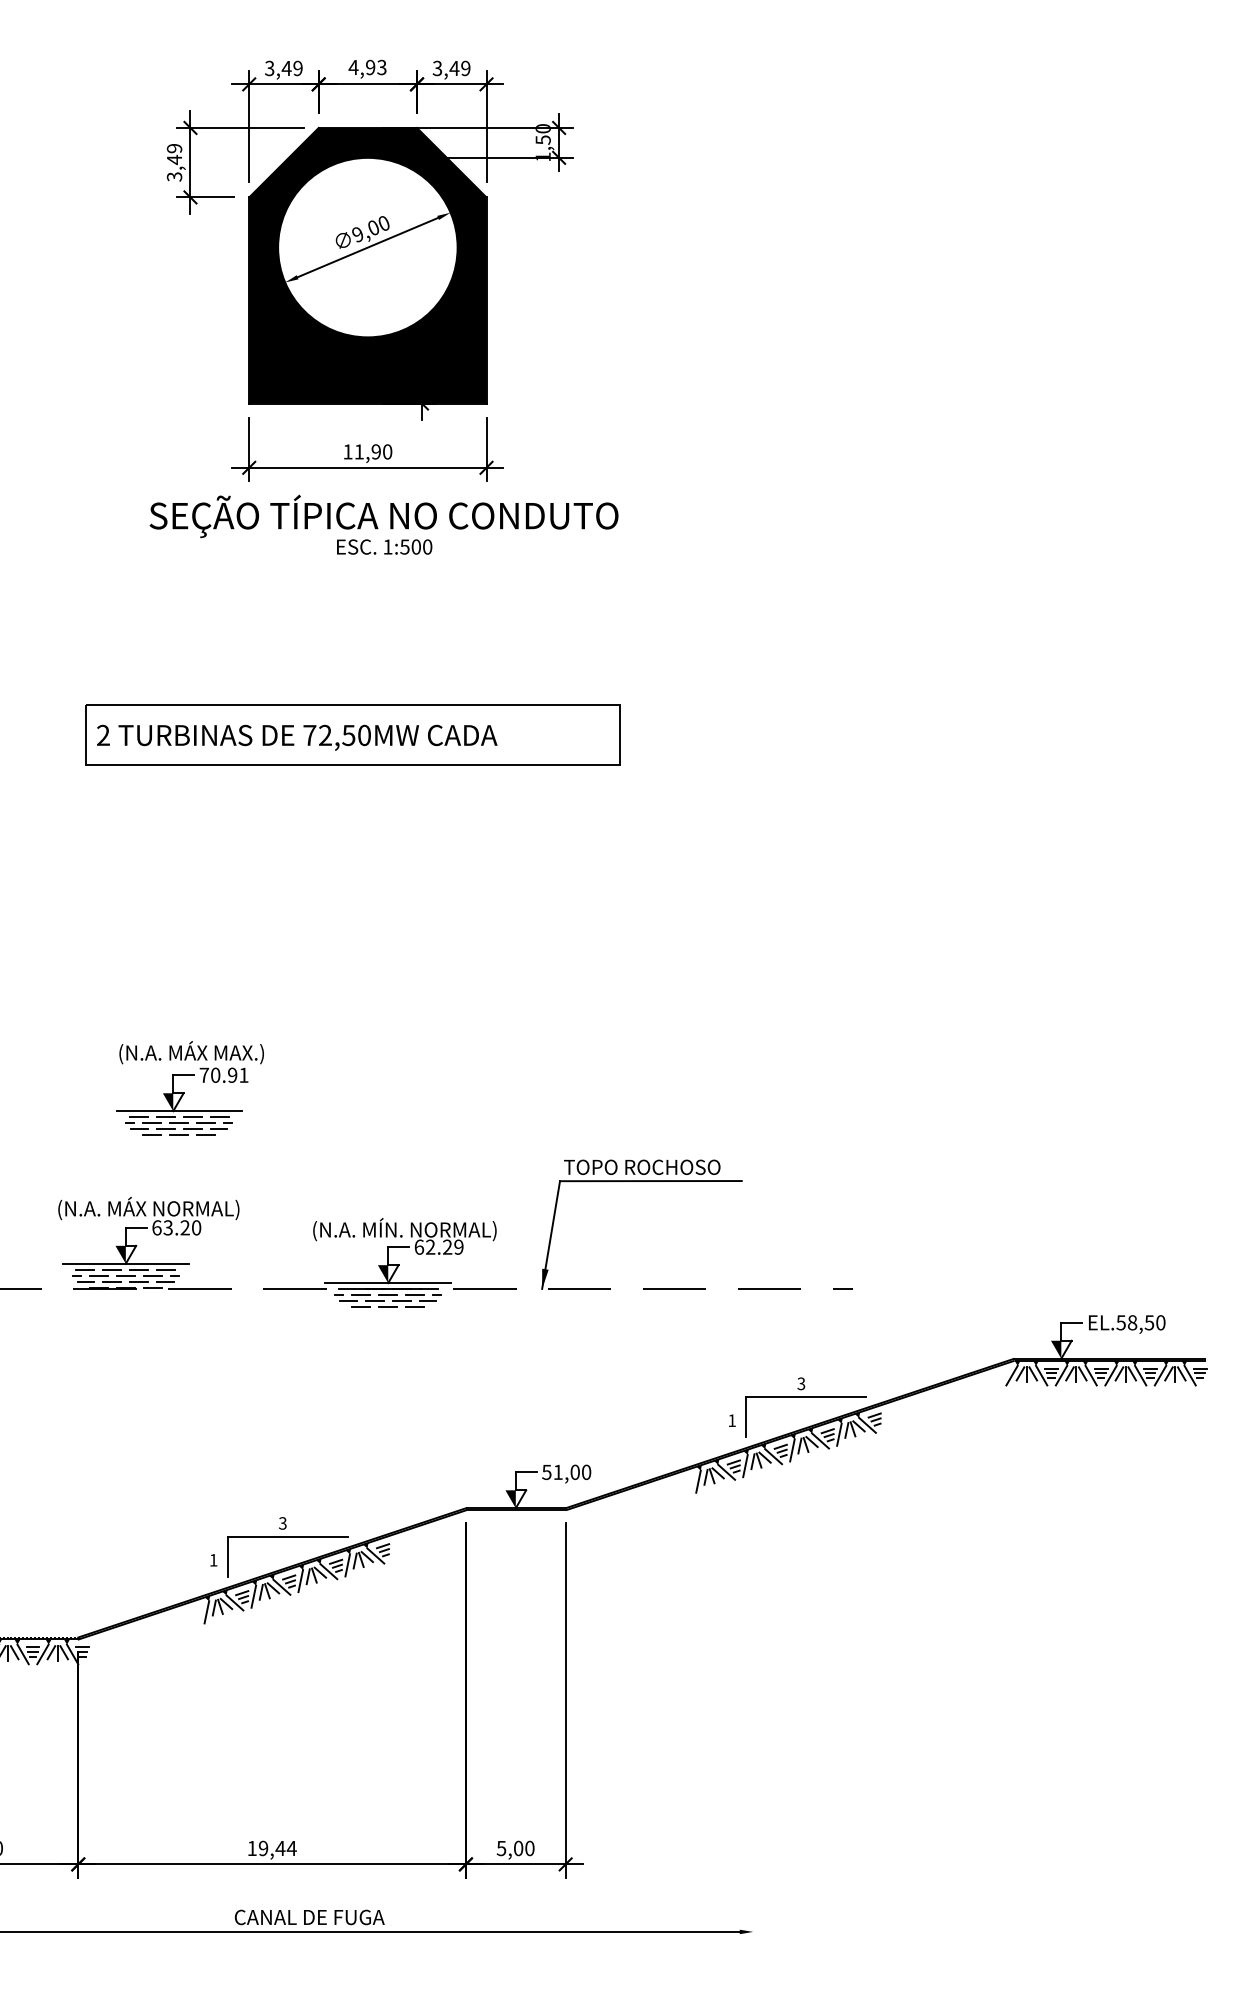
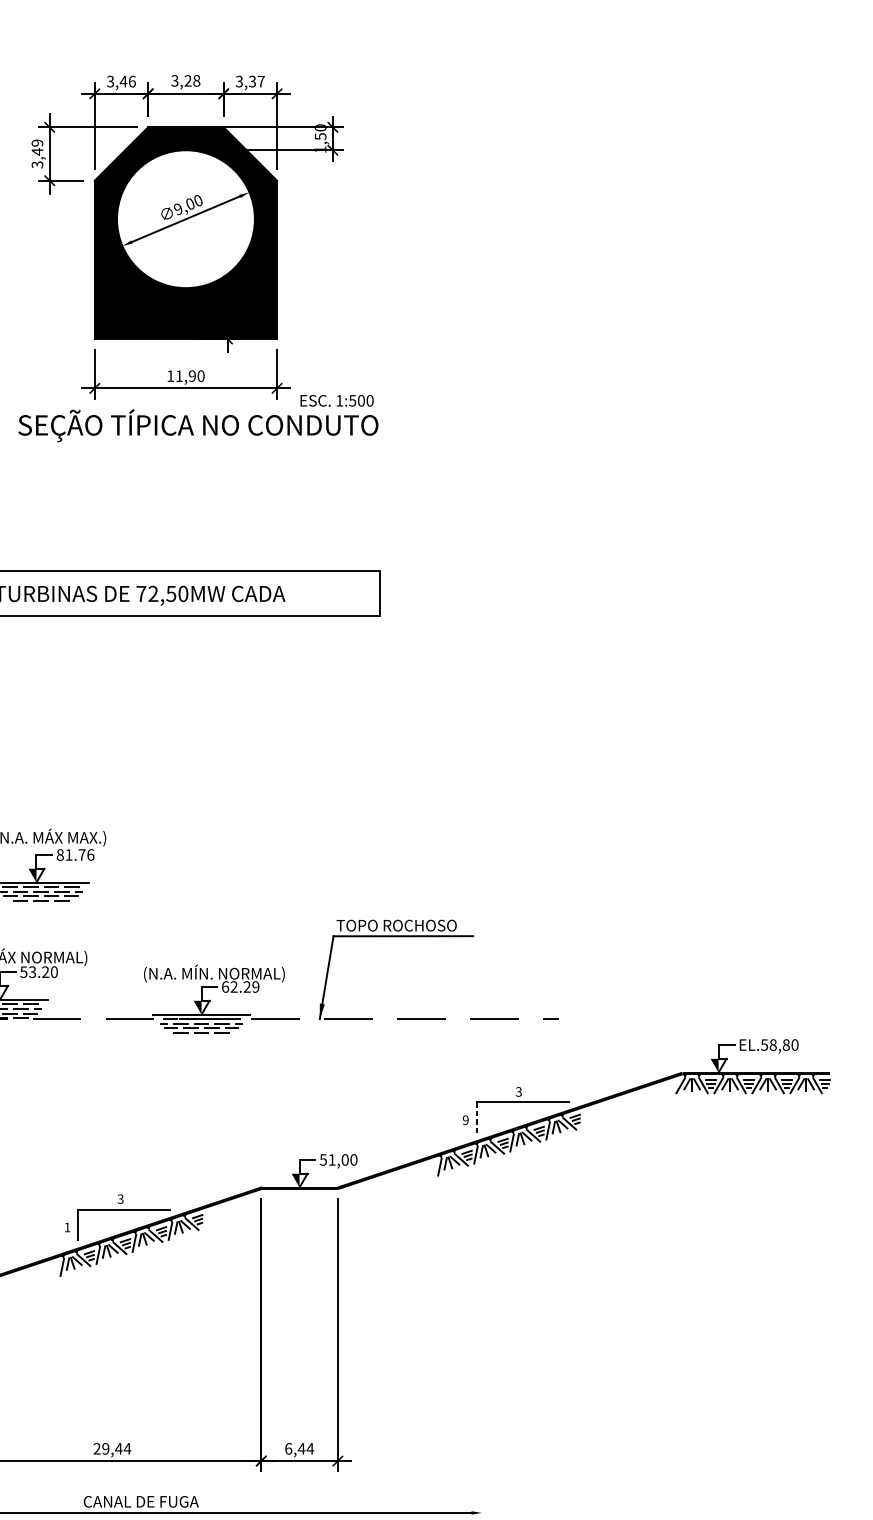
text: (367, 67) -> (185, 80), 4,93 -> 3,28
text: (297, 68) -> (131, 81), 3,49 -> 3,46
text: (459, 68) -> (256, 81), 3,49 -> 3,37
text: (384, 546) -> (336, 400), moved
text: (223, 1074) -> (75, 854), 70.91 -> 81.76
text: (156, 1227) -> (23, 971), 63.20 -> 53.20
text: (1149, 1322) -> (786, 1044), EL.58,50 -> EL.58,80
line: (746, 1417) -> (476, 1117), solid -> dashed
text: (731, 1420) -> (465, 1120), 1 -> 9
text: (251, 1847) -> (96, 1448), 19,44 -> 29,44
text: (515, 1848) -> (299, 1448), 5,00 -> 6,44

